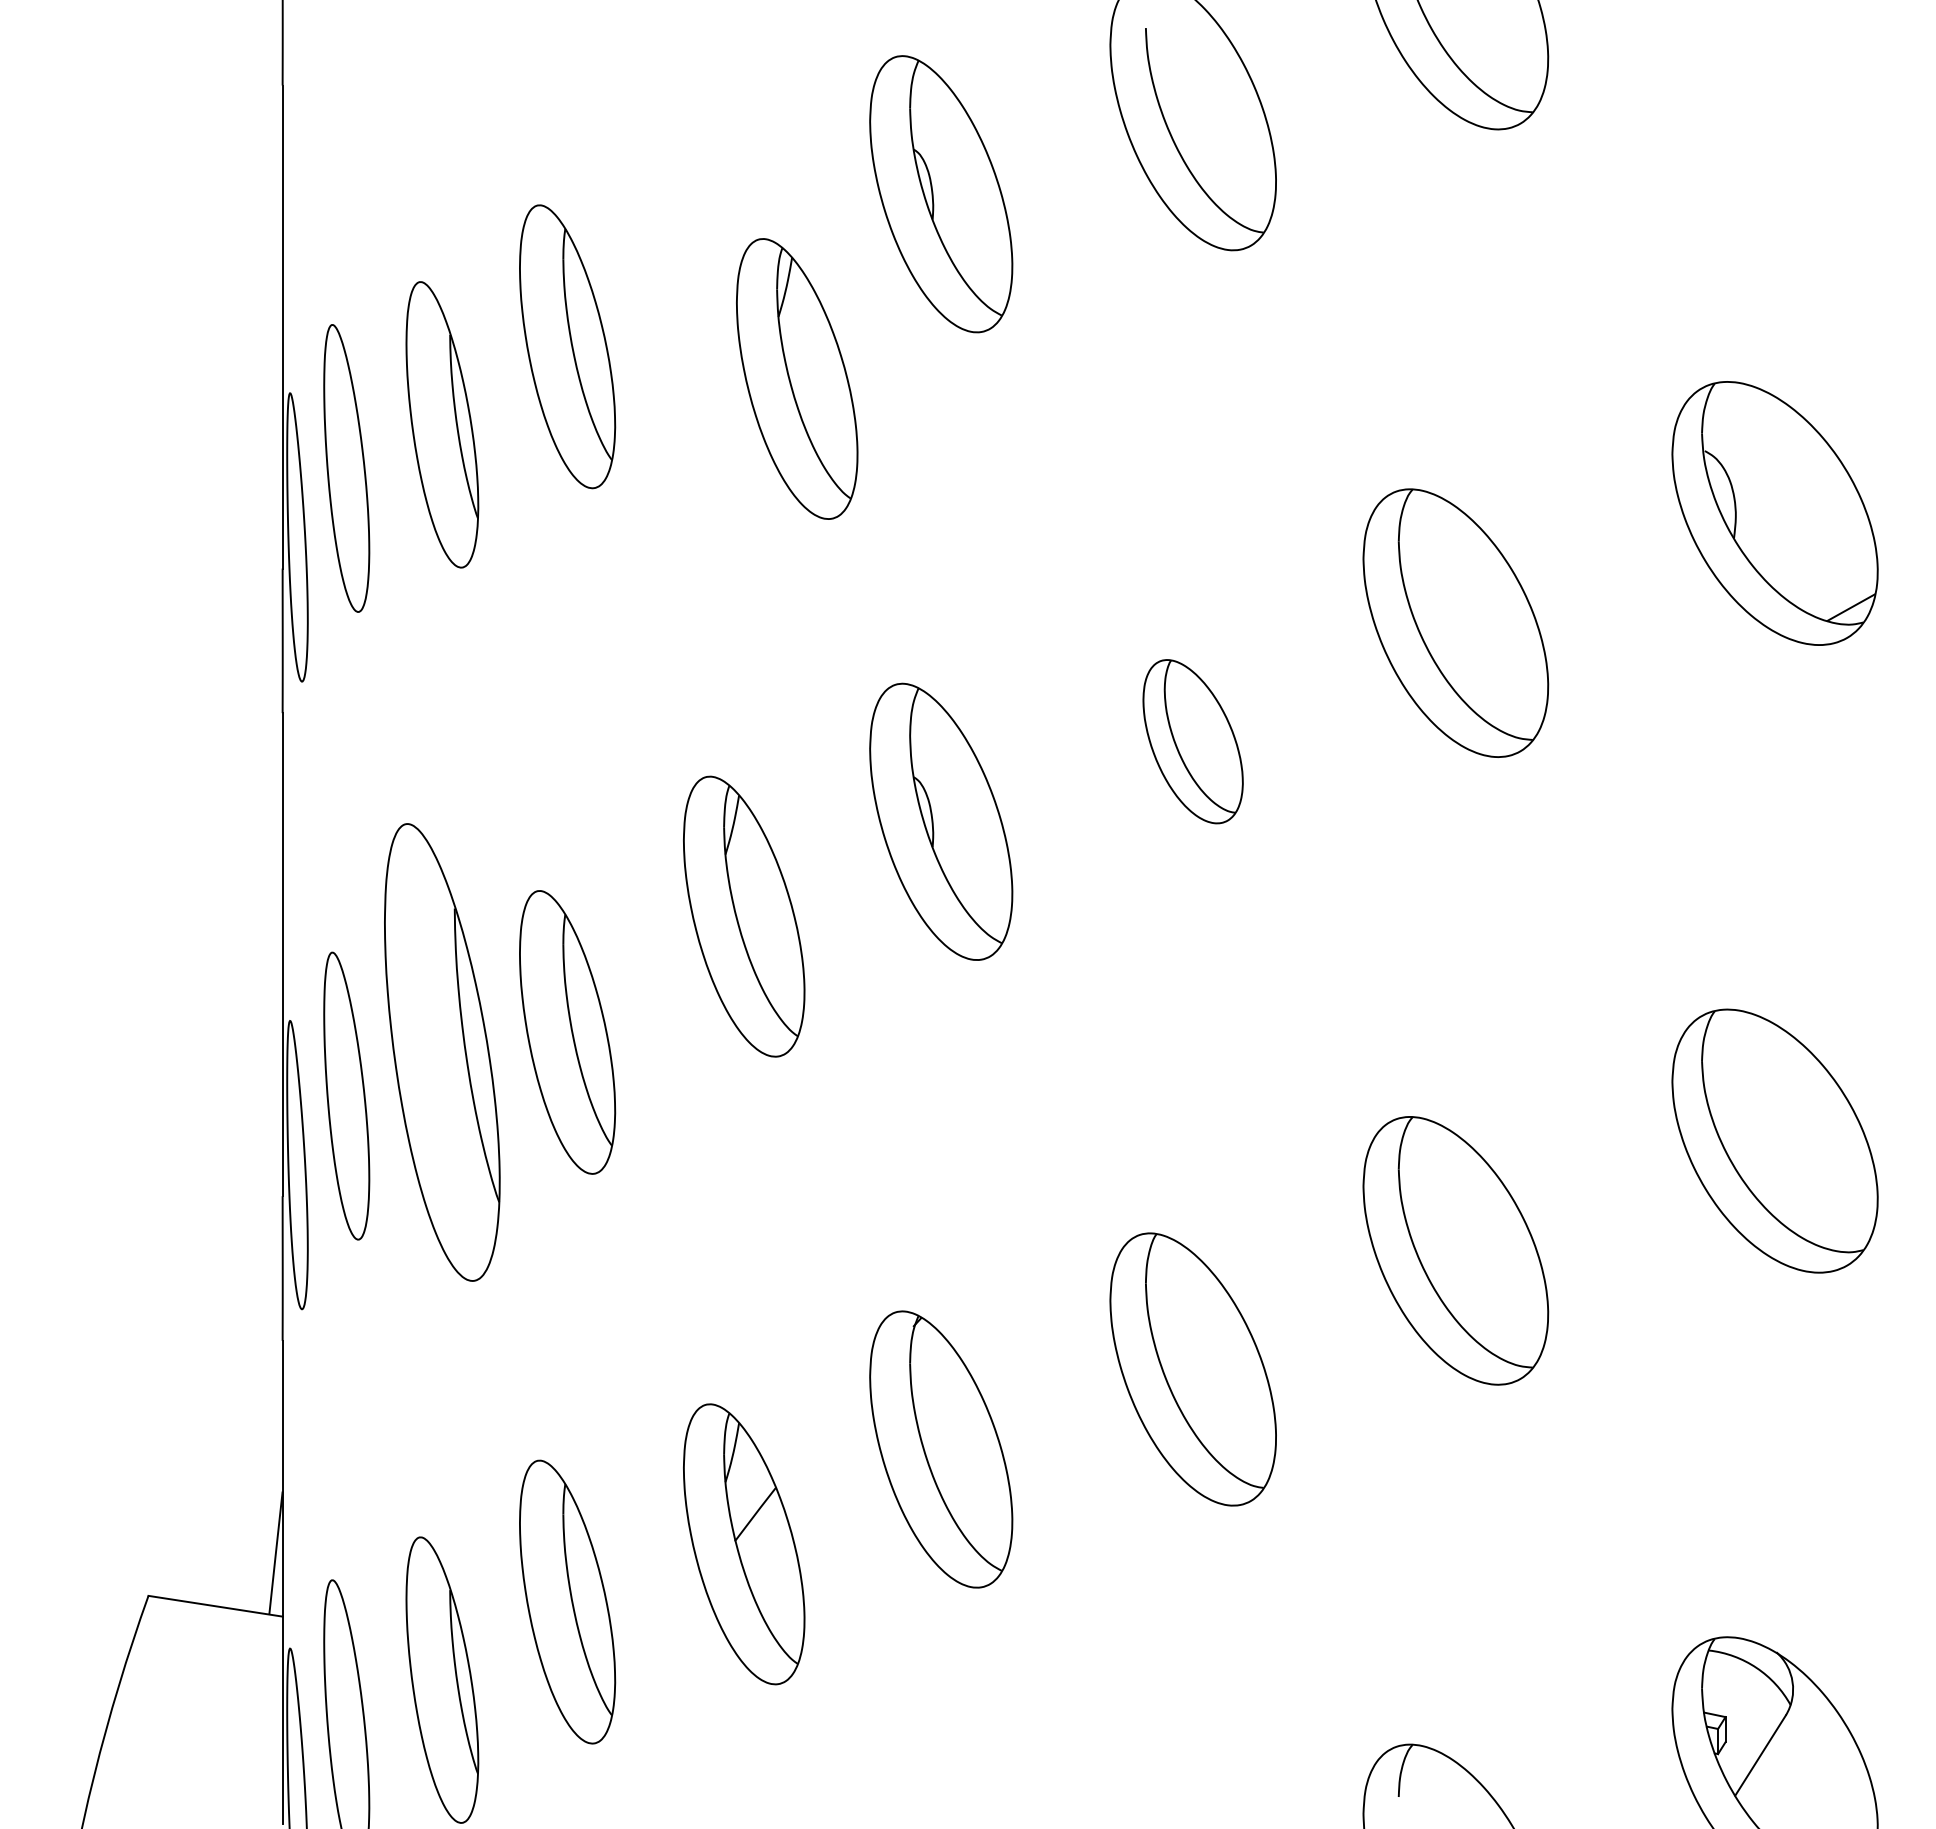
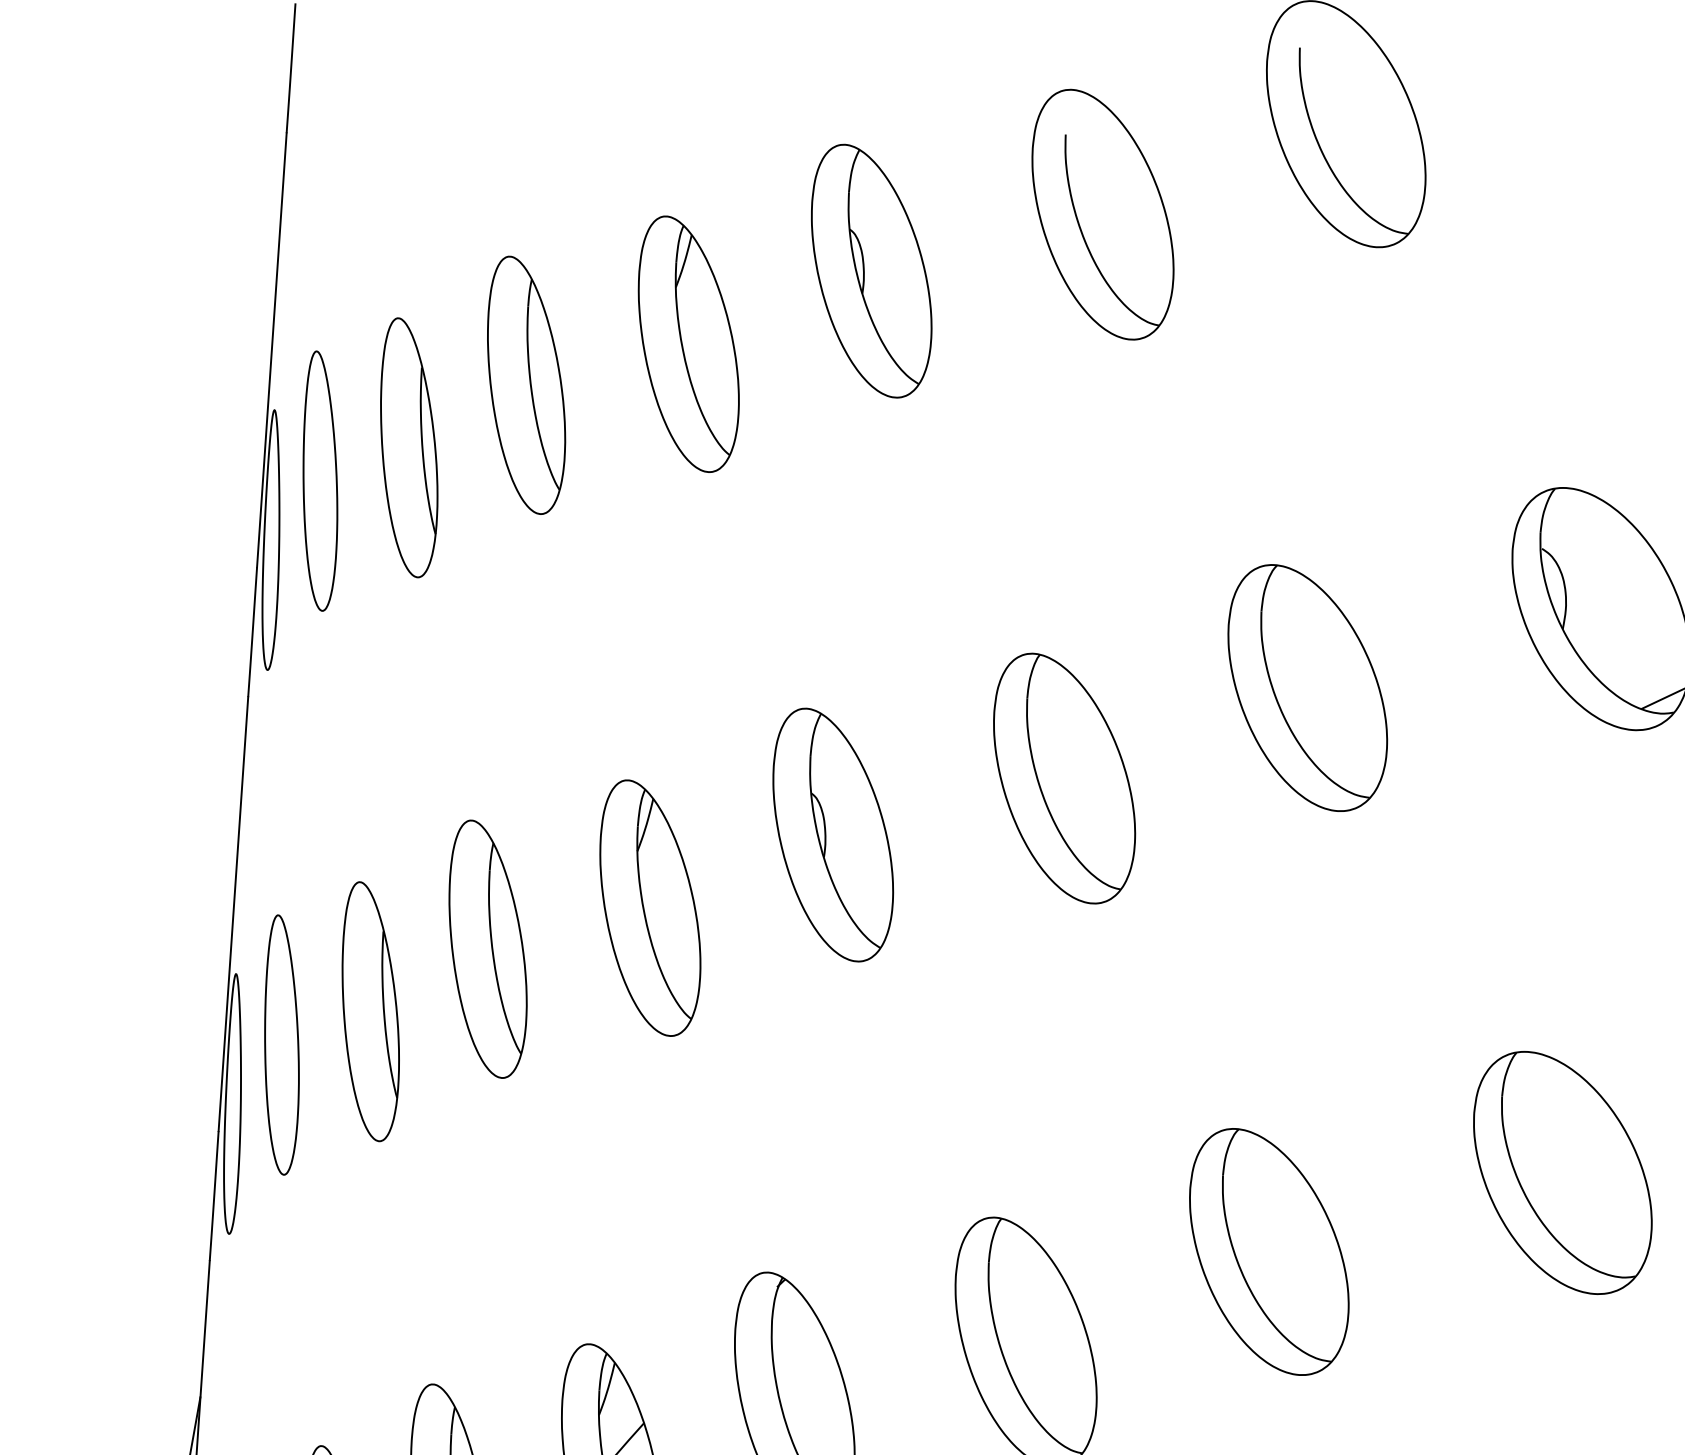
part: (797, 378) -> (689, 343), moved
part: (1192, 741) -> (1063, 778), size x1.67
part: (567, 1032) -> (488, 949), moved
part: (442, 1052) -> (371, 1011), size x0.62

